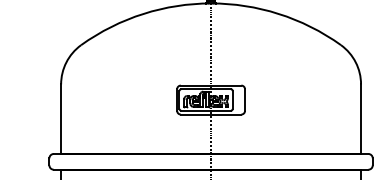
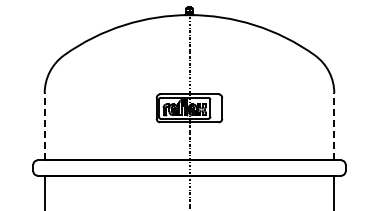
line: (60, 118) -> (44, 126), solid -> dashed
line: (361, 118) -> (334, 126), solid -> dashed

